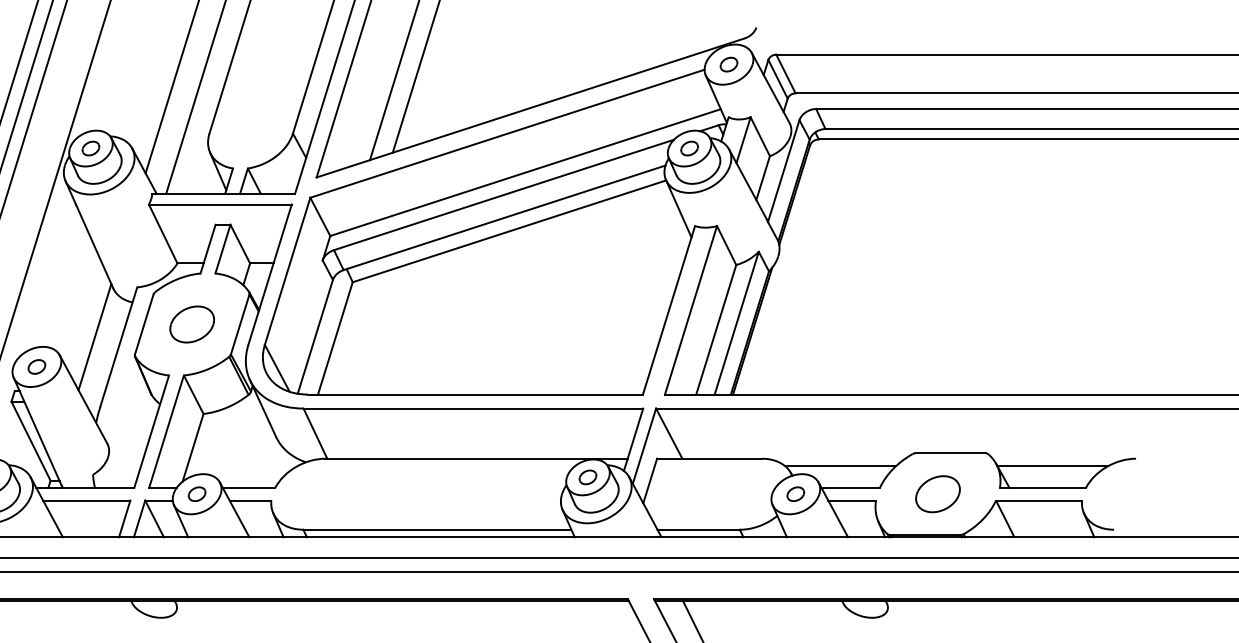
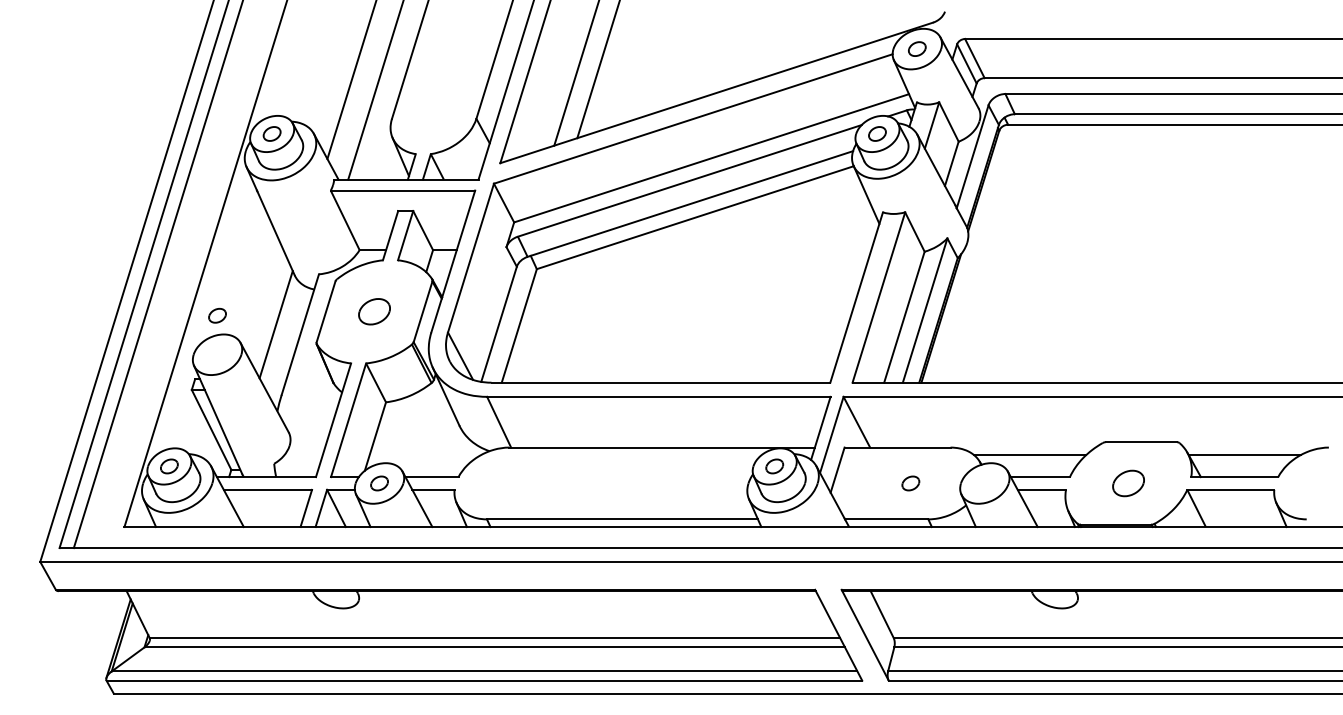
part: (192, 324) -> (374, 311), size x0.7
part: (36, 366) -> (217, 315), moved
part: (795, 494) -> (910, 483), moved
part: (937, 494) -> (1128, 483), size x0.7

